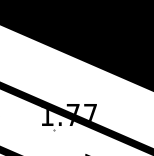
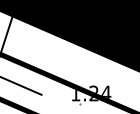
text: (82, 114) -> (100, 93), 1.77 -> 1.24

